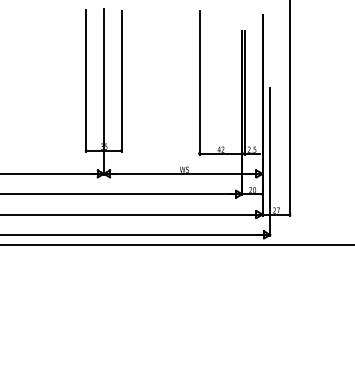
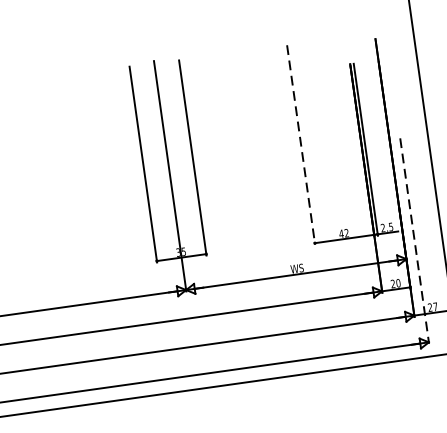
line: (199, 82) -> (301, 144), solid -> dashed
line: (270, 161) -> (414, 240), solid -> dashed

